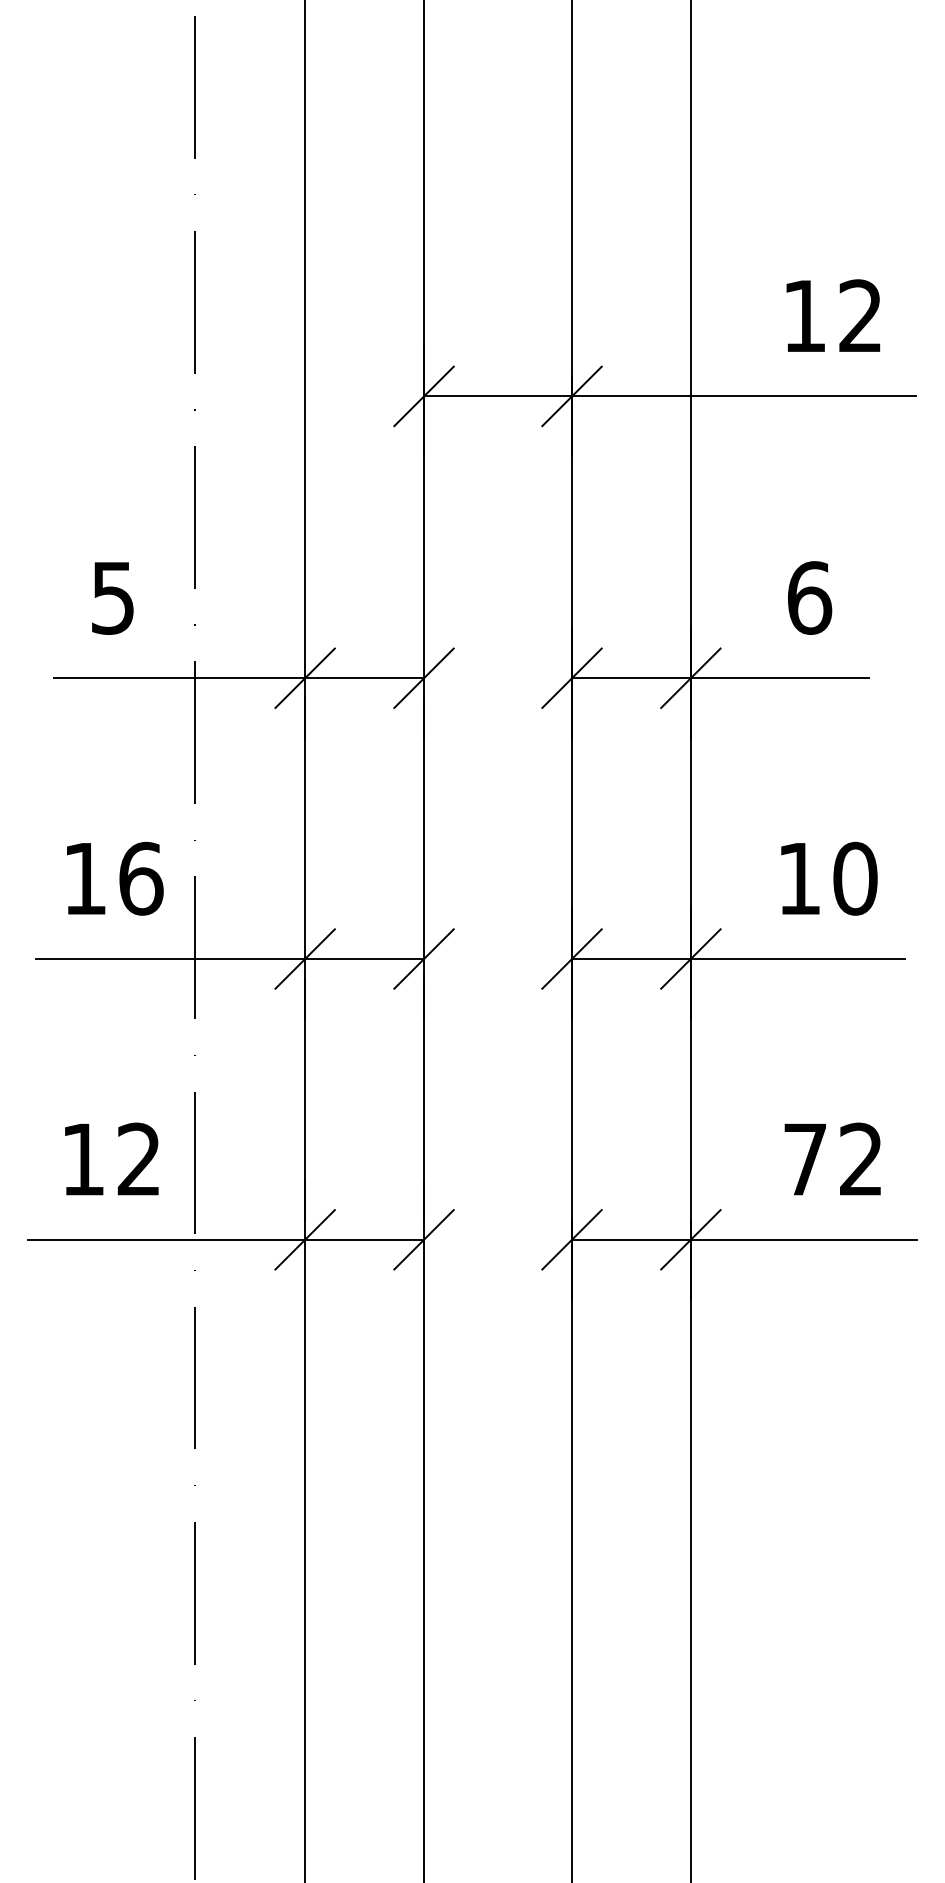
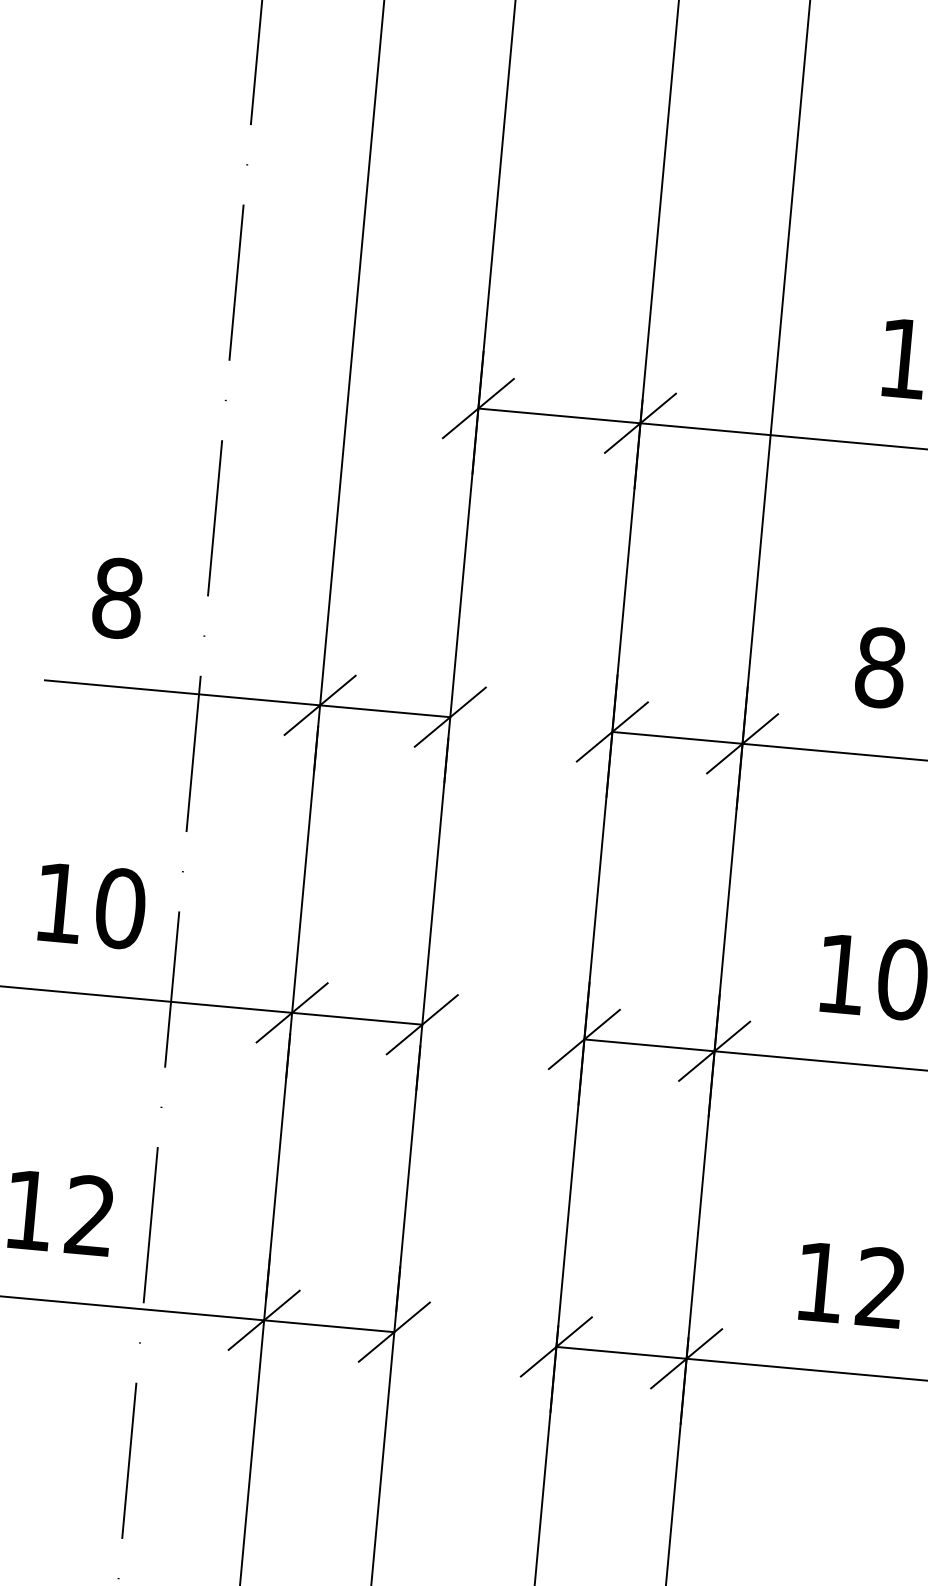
text: (113, 597) -> (118, 597), 5 -> 8
text: (809, 597) -> (880, 667), 6 -> 8
text: (141, 878) -> (120, 908), 16 -> 10
text: (804, 1159) -> (819, 1282), 72 -> 12

